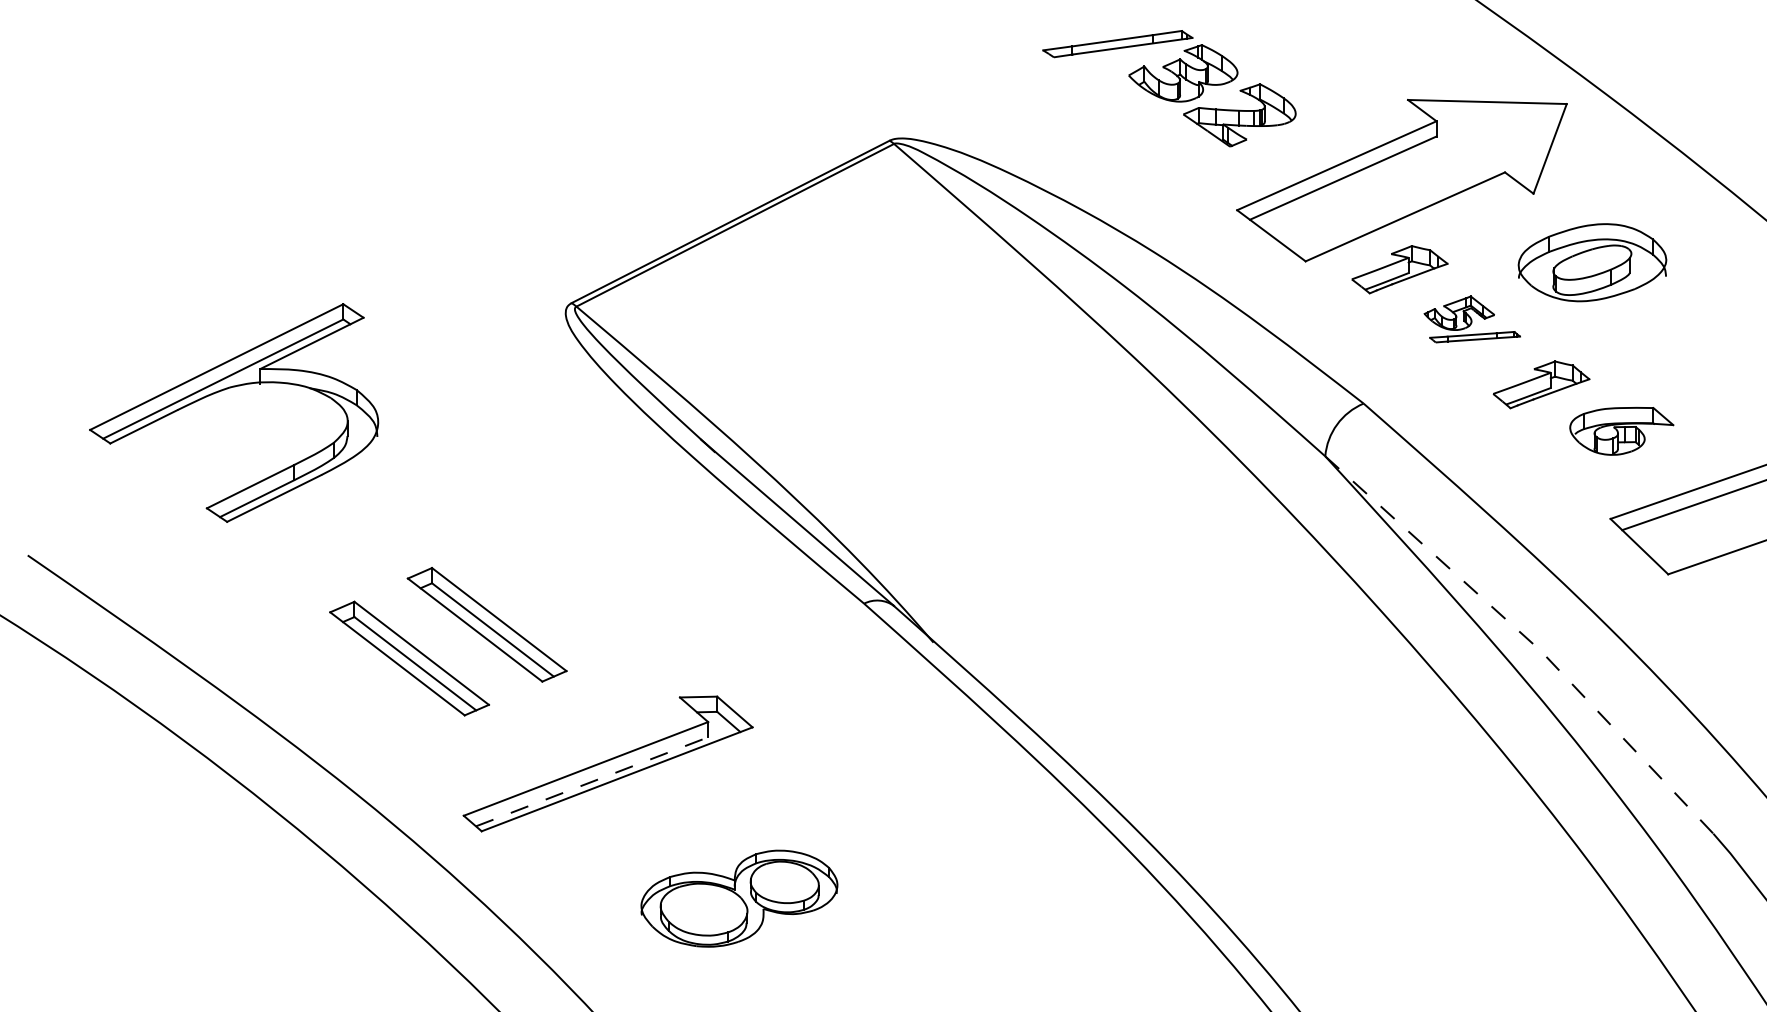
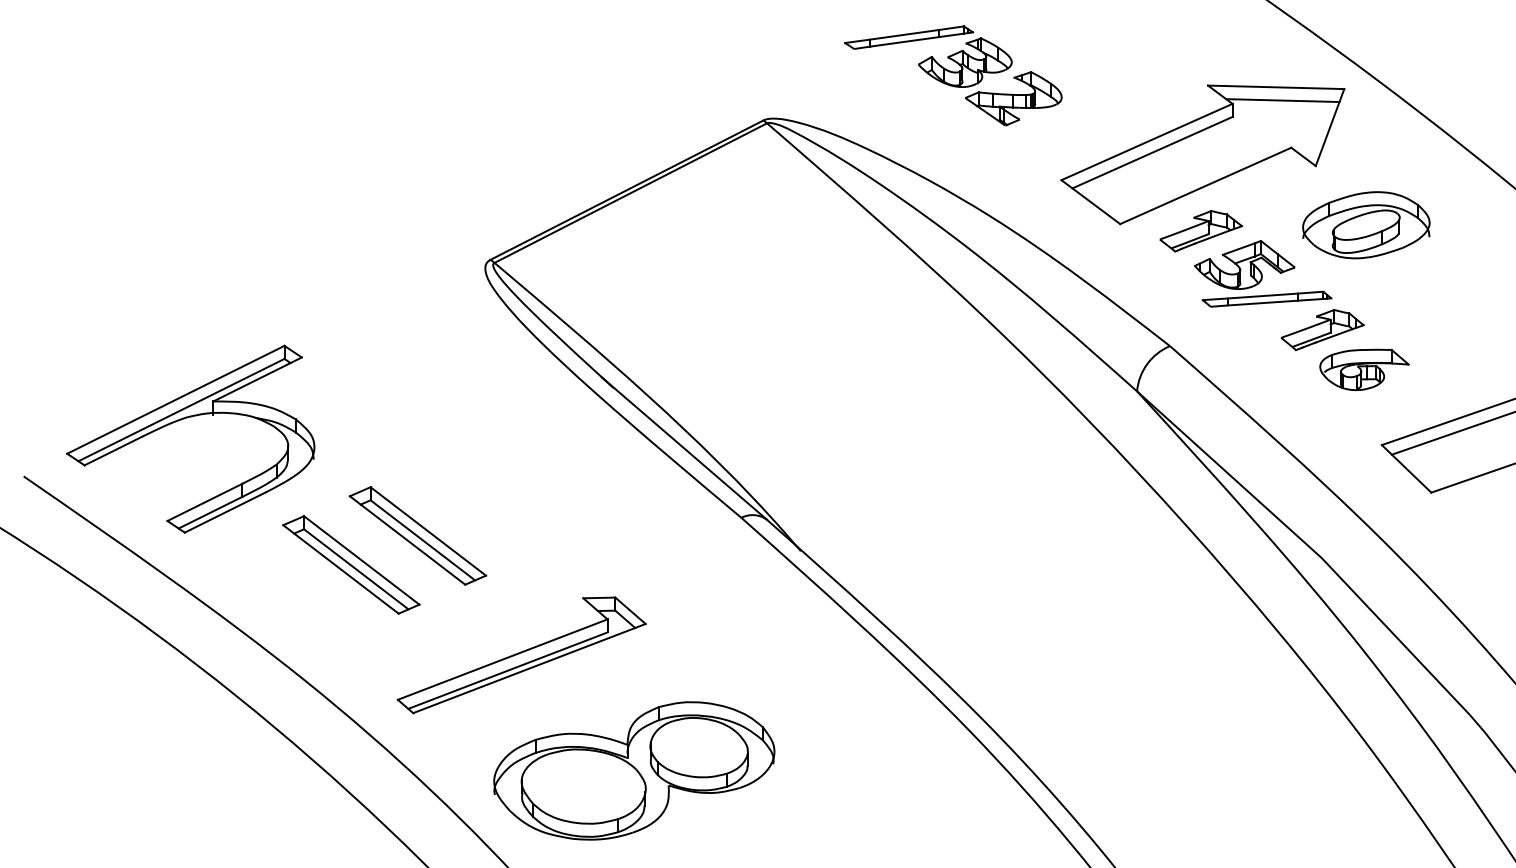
part: (1169, 88) -> (953, 75), moved
line: (1494, 117) -> (1282, 100), added
part: (1472, 318) -> (1263, 273), size x1.67
part: (226, 390) -> (184, 419), moved
part: (1621, 430) -> (1364, 369), moved
line: (1526, 638) -> (1309, 547), dashed -> solid
line: (591, 781) -> (507, 670), dashed -> solid
part: (739, 898) -> (634, 770), size x1.67

